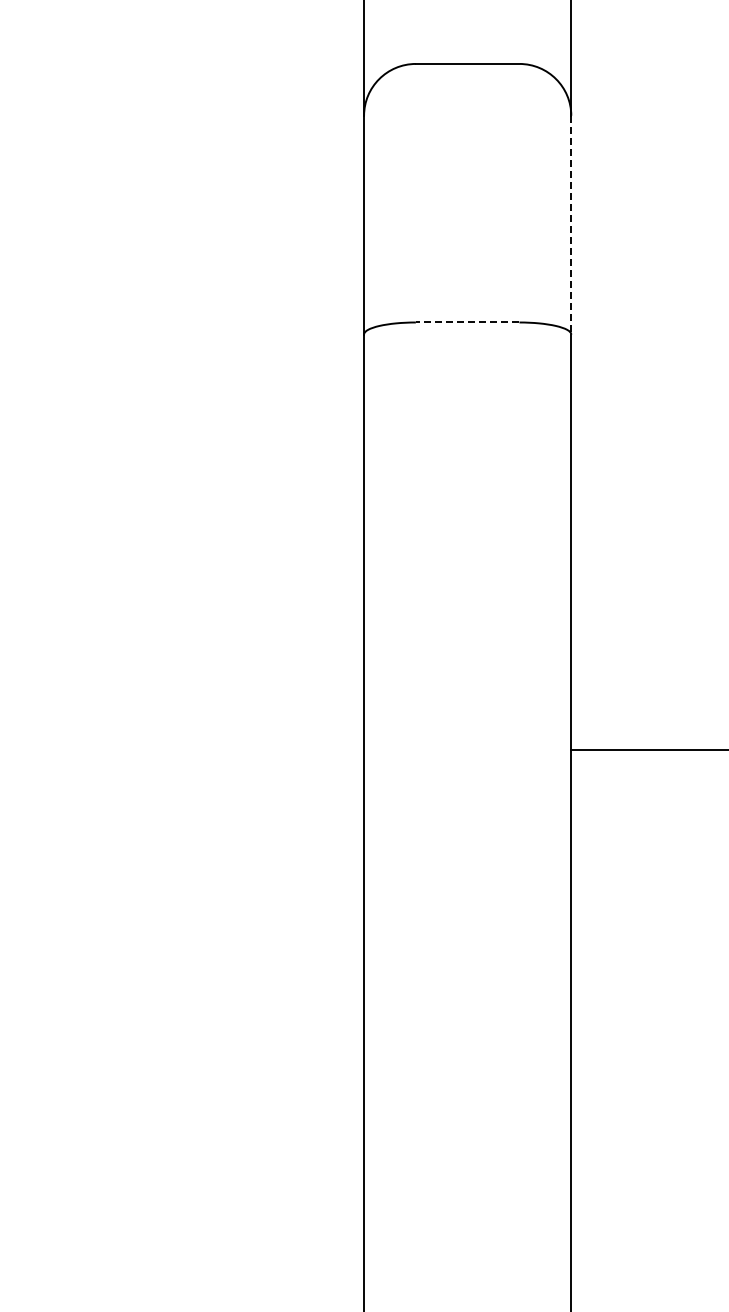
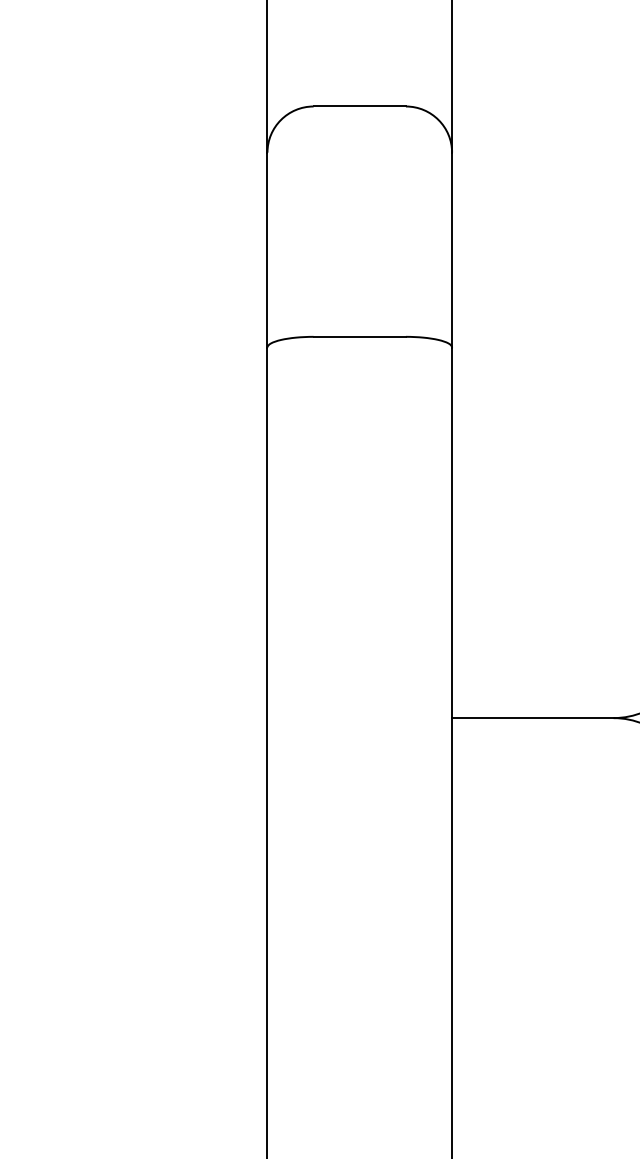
line: (571, 225) -> (452, 250), dashed -> solid
line: (467, 322) -> (359, 336), dashed -> solid

